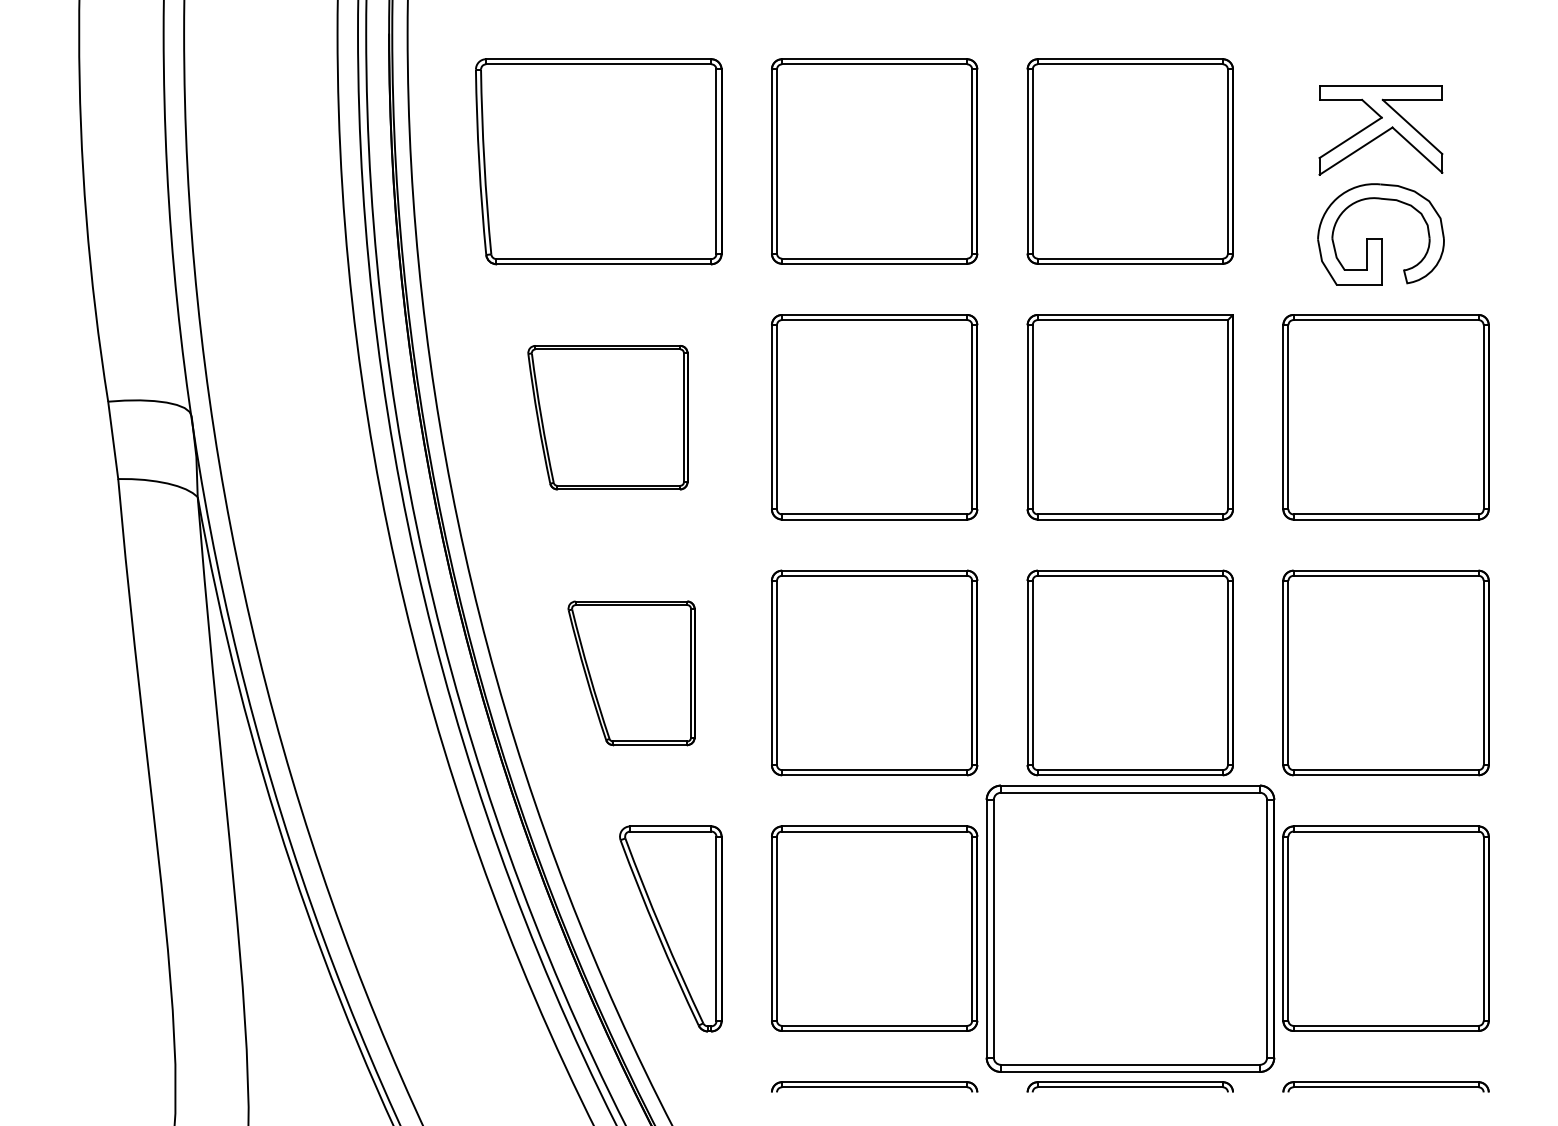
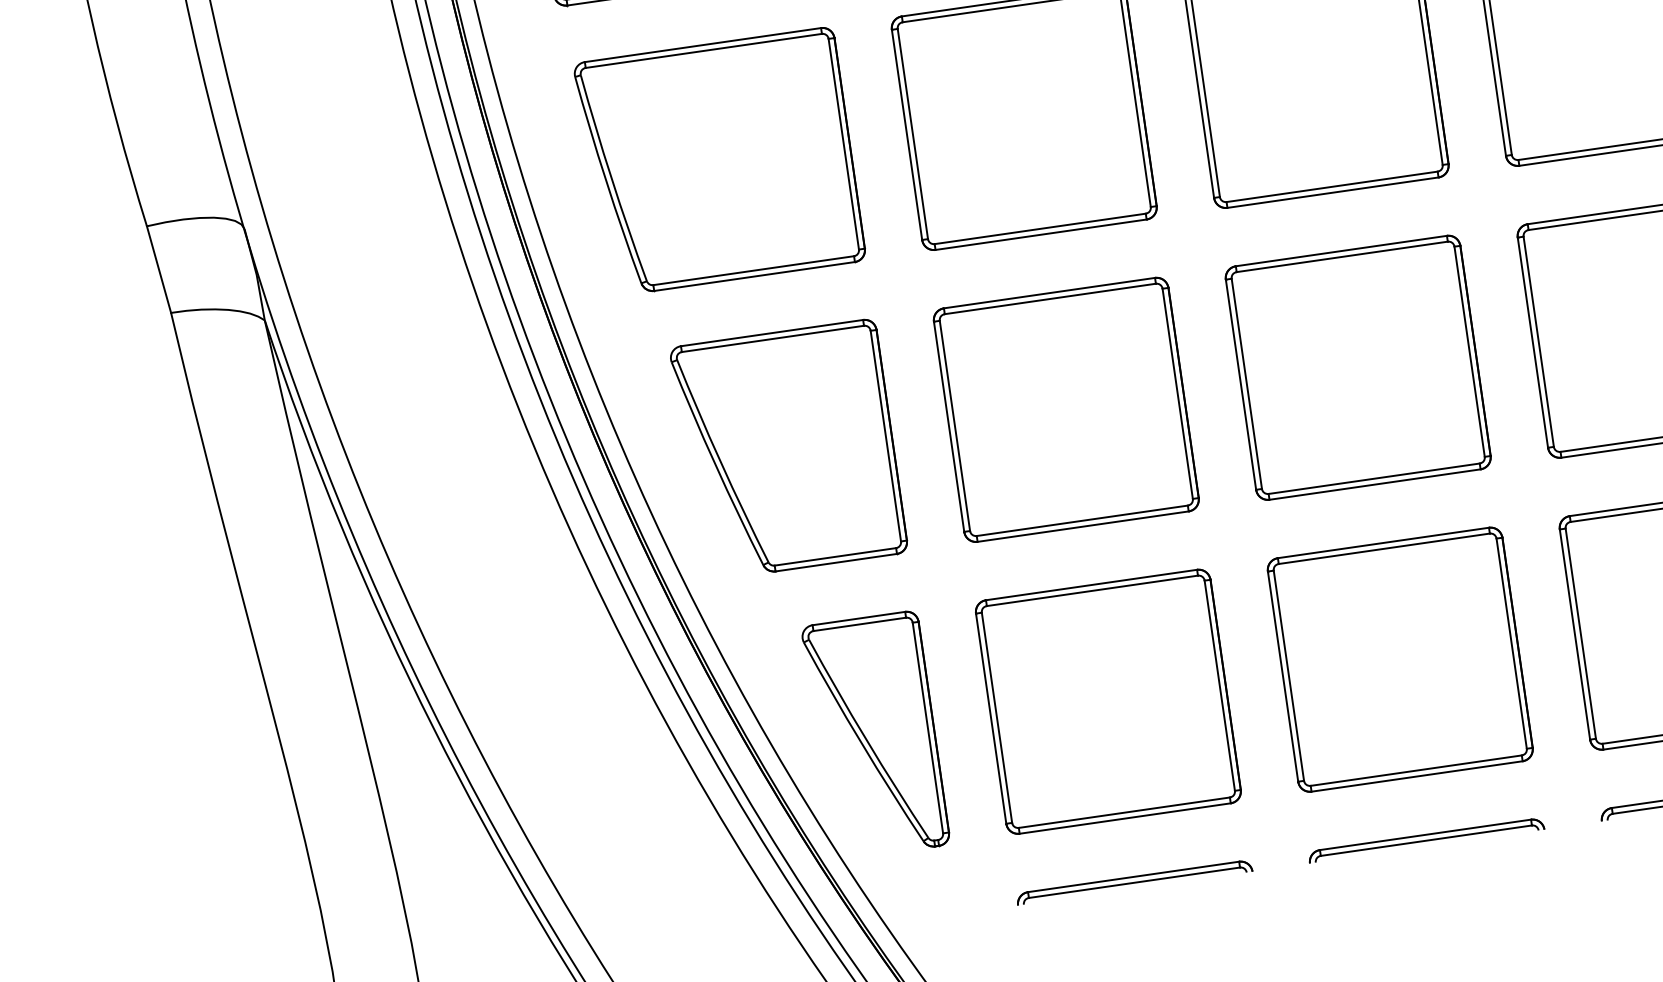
part: (607, 417) -> (719, 162), size x1.43
part: (631, 673) -> (788, 450), size x1.43
part: (1129, 928) -> (1399, 659), size x0.71

